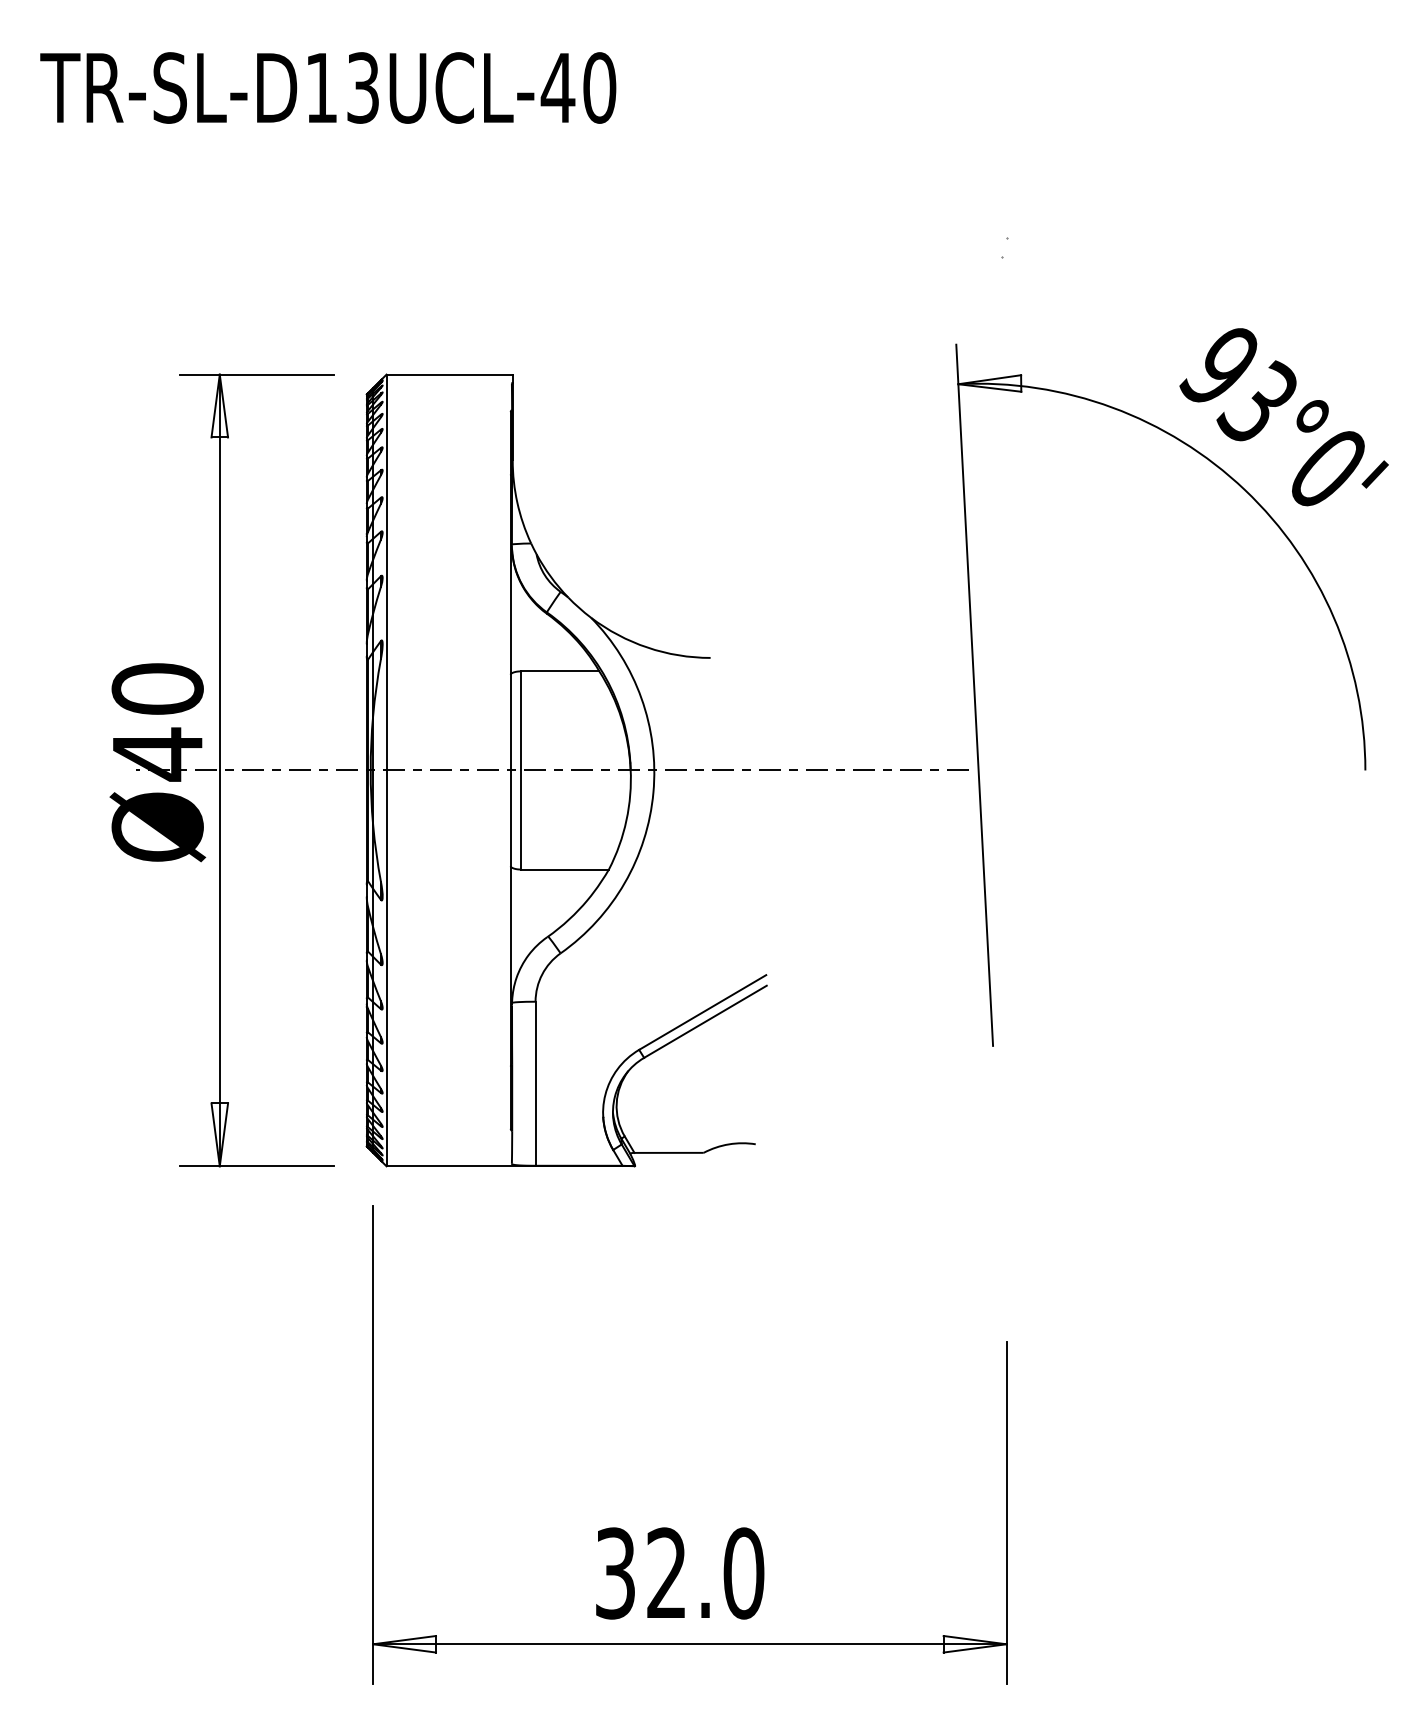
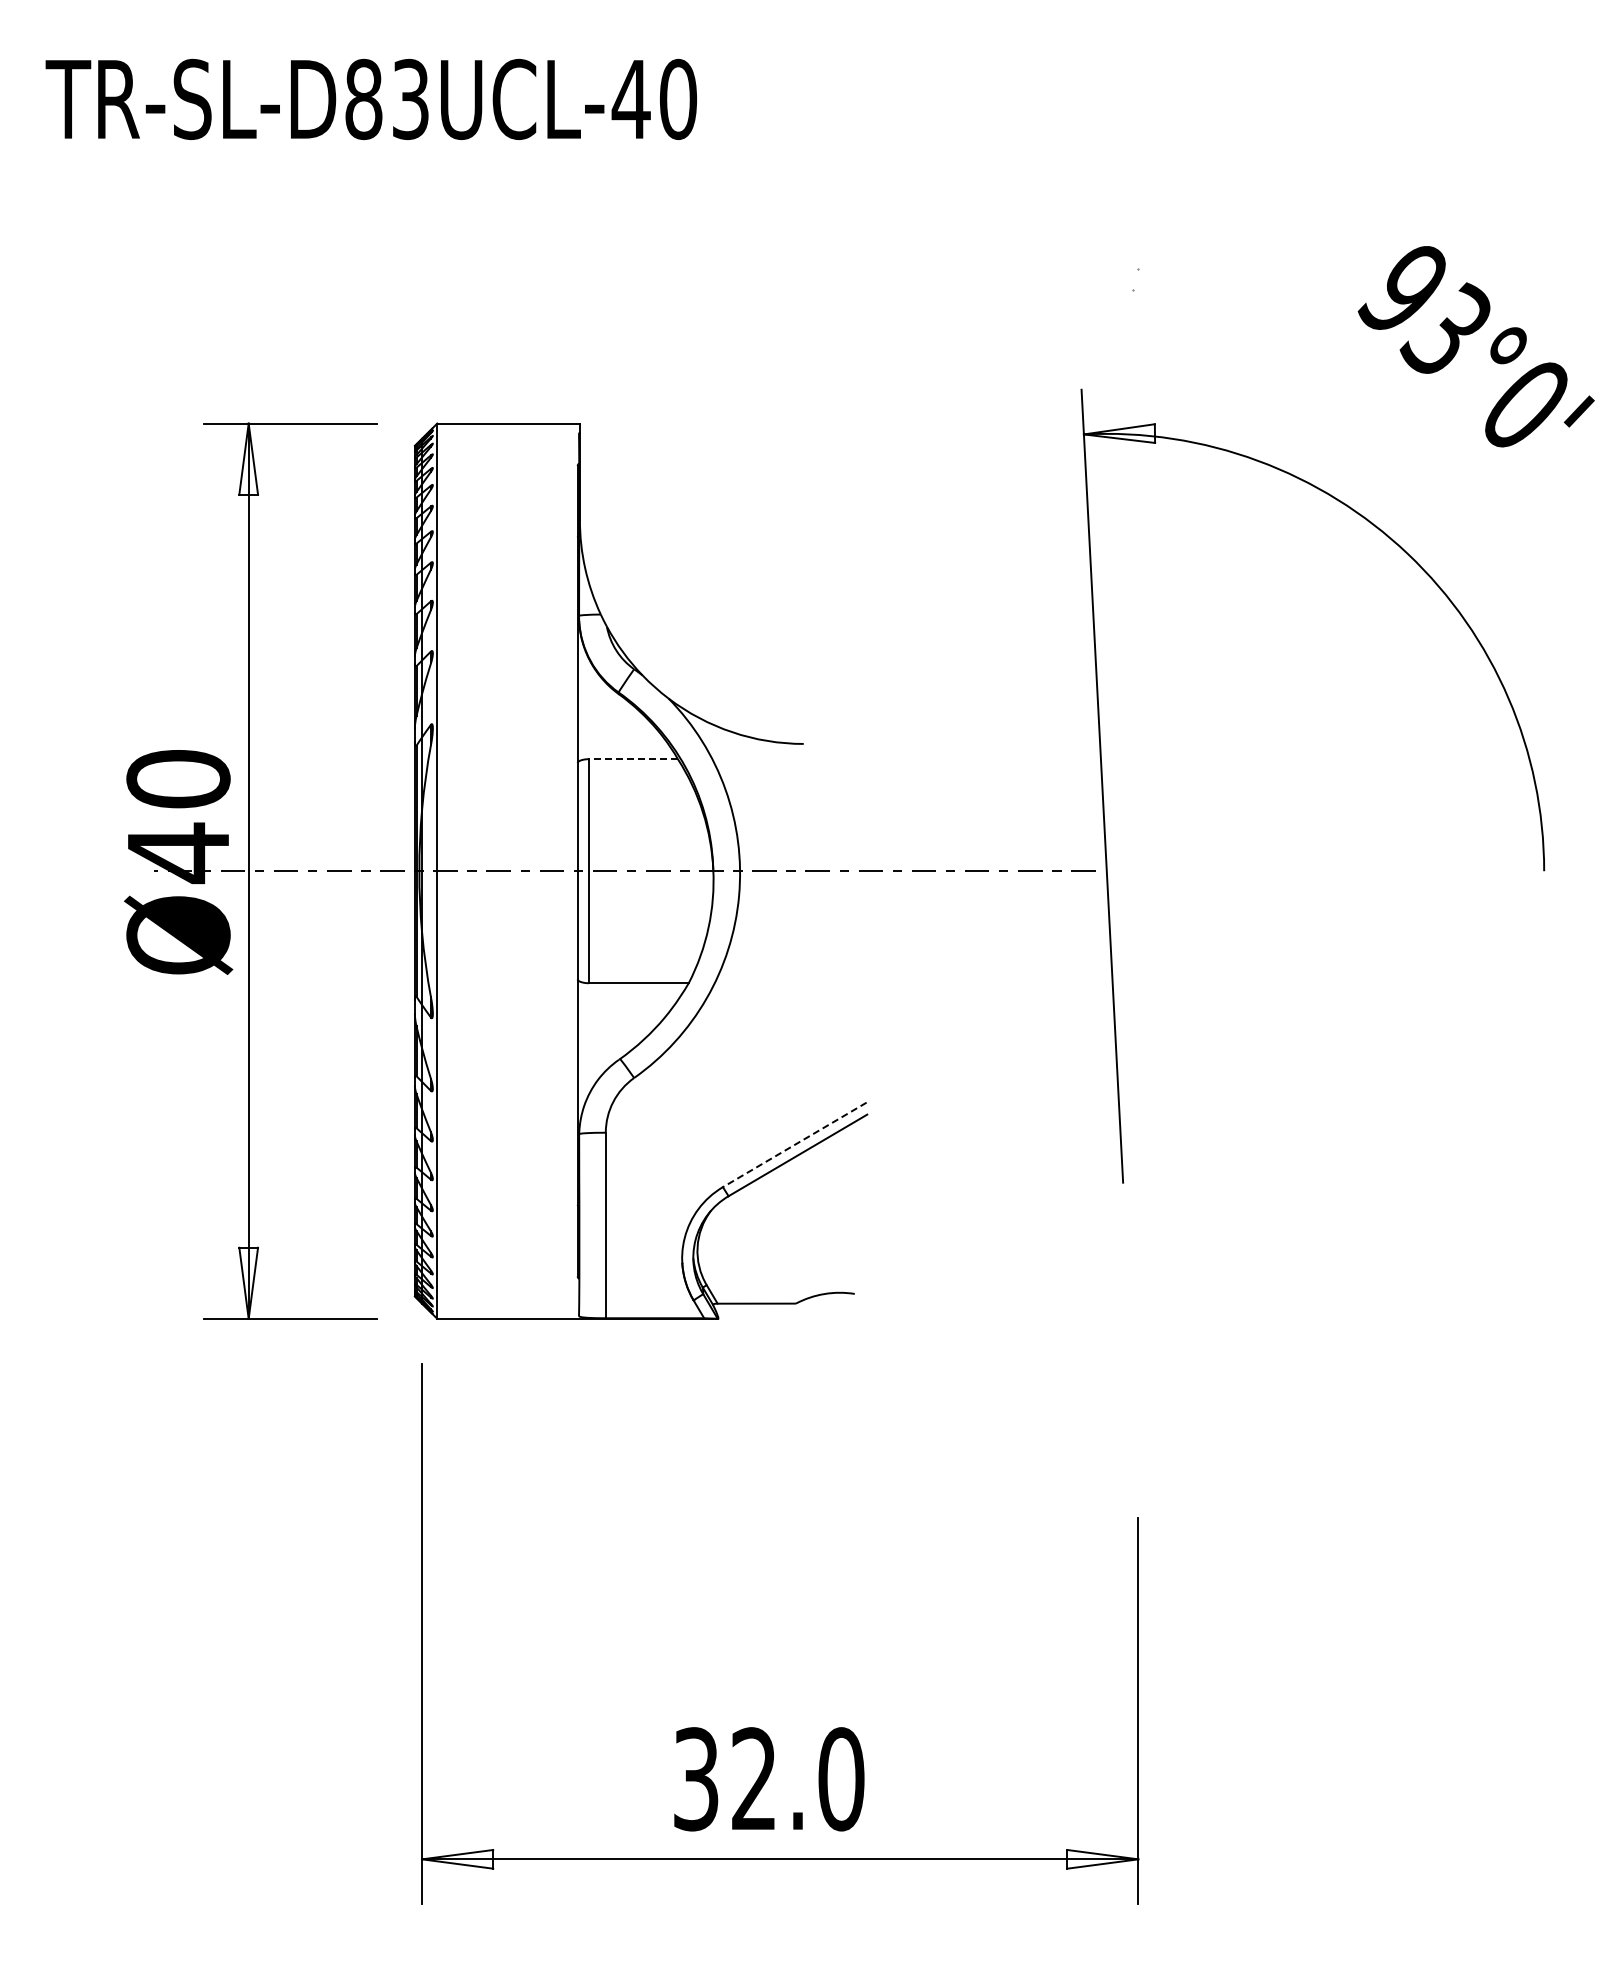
text: (321, 88) -> (363, 99), TR-SL-D13UCL-40 -> TR-SL-D83UCL-40
text: (1283, 417) -> (1475, 346), moved
line: (560, 671) -> (633, 759), solid -> dashed
line: (702, 1013) -> (794, 1145), solid -> dashed

